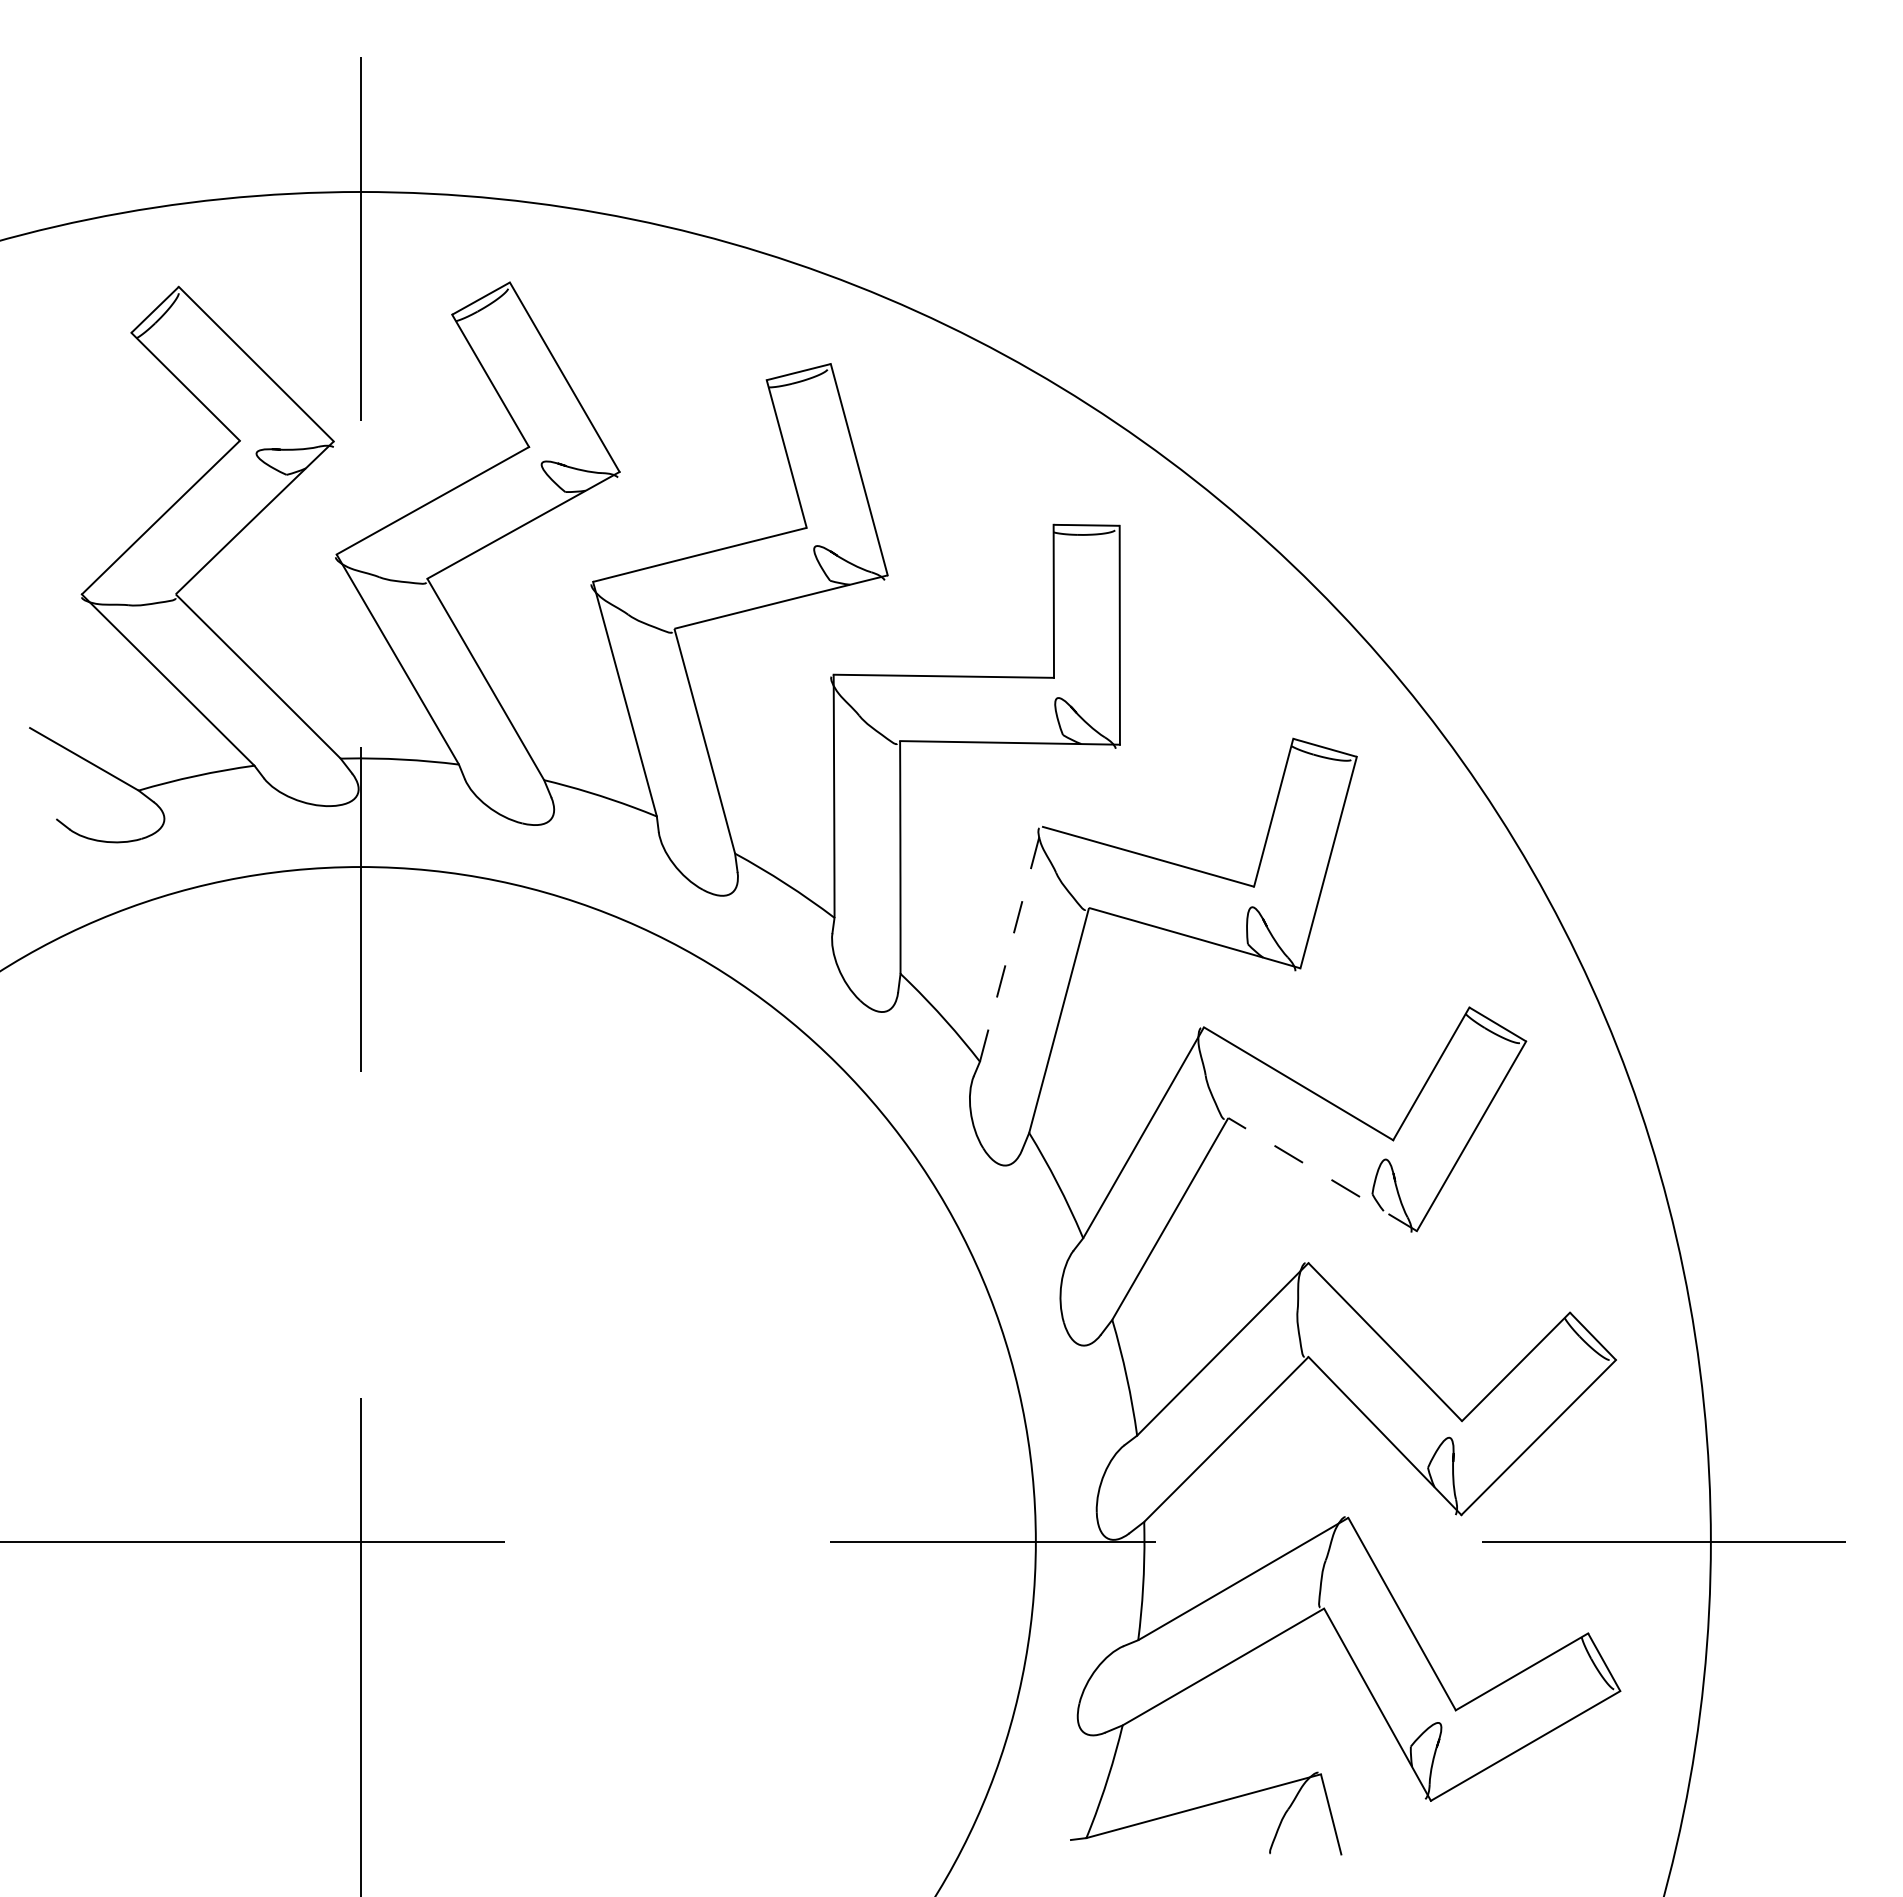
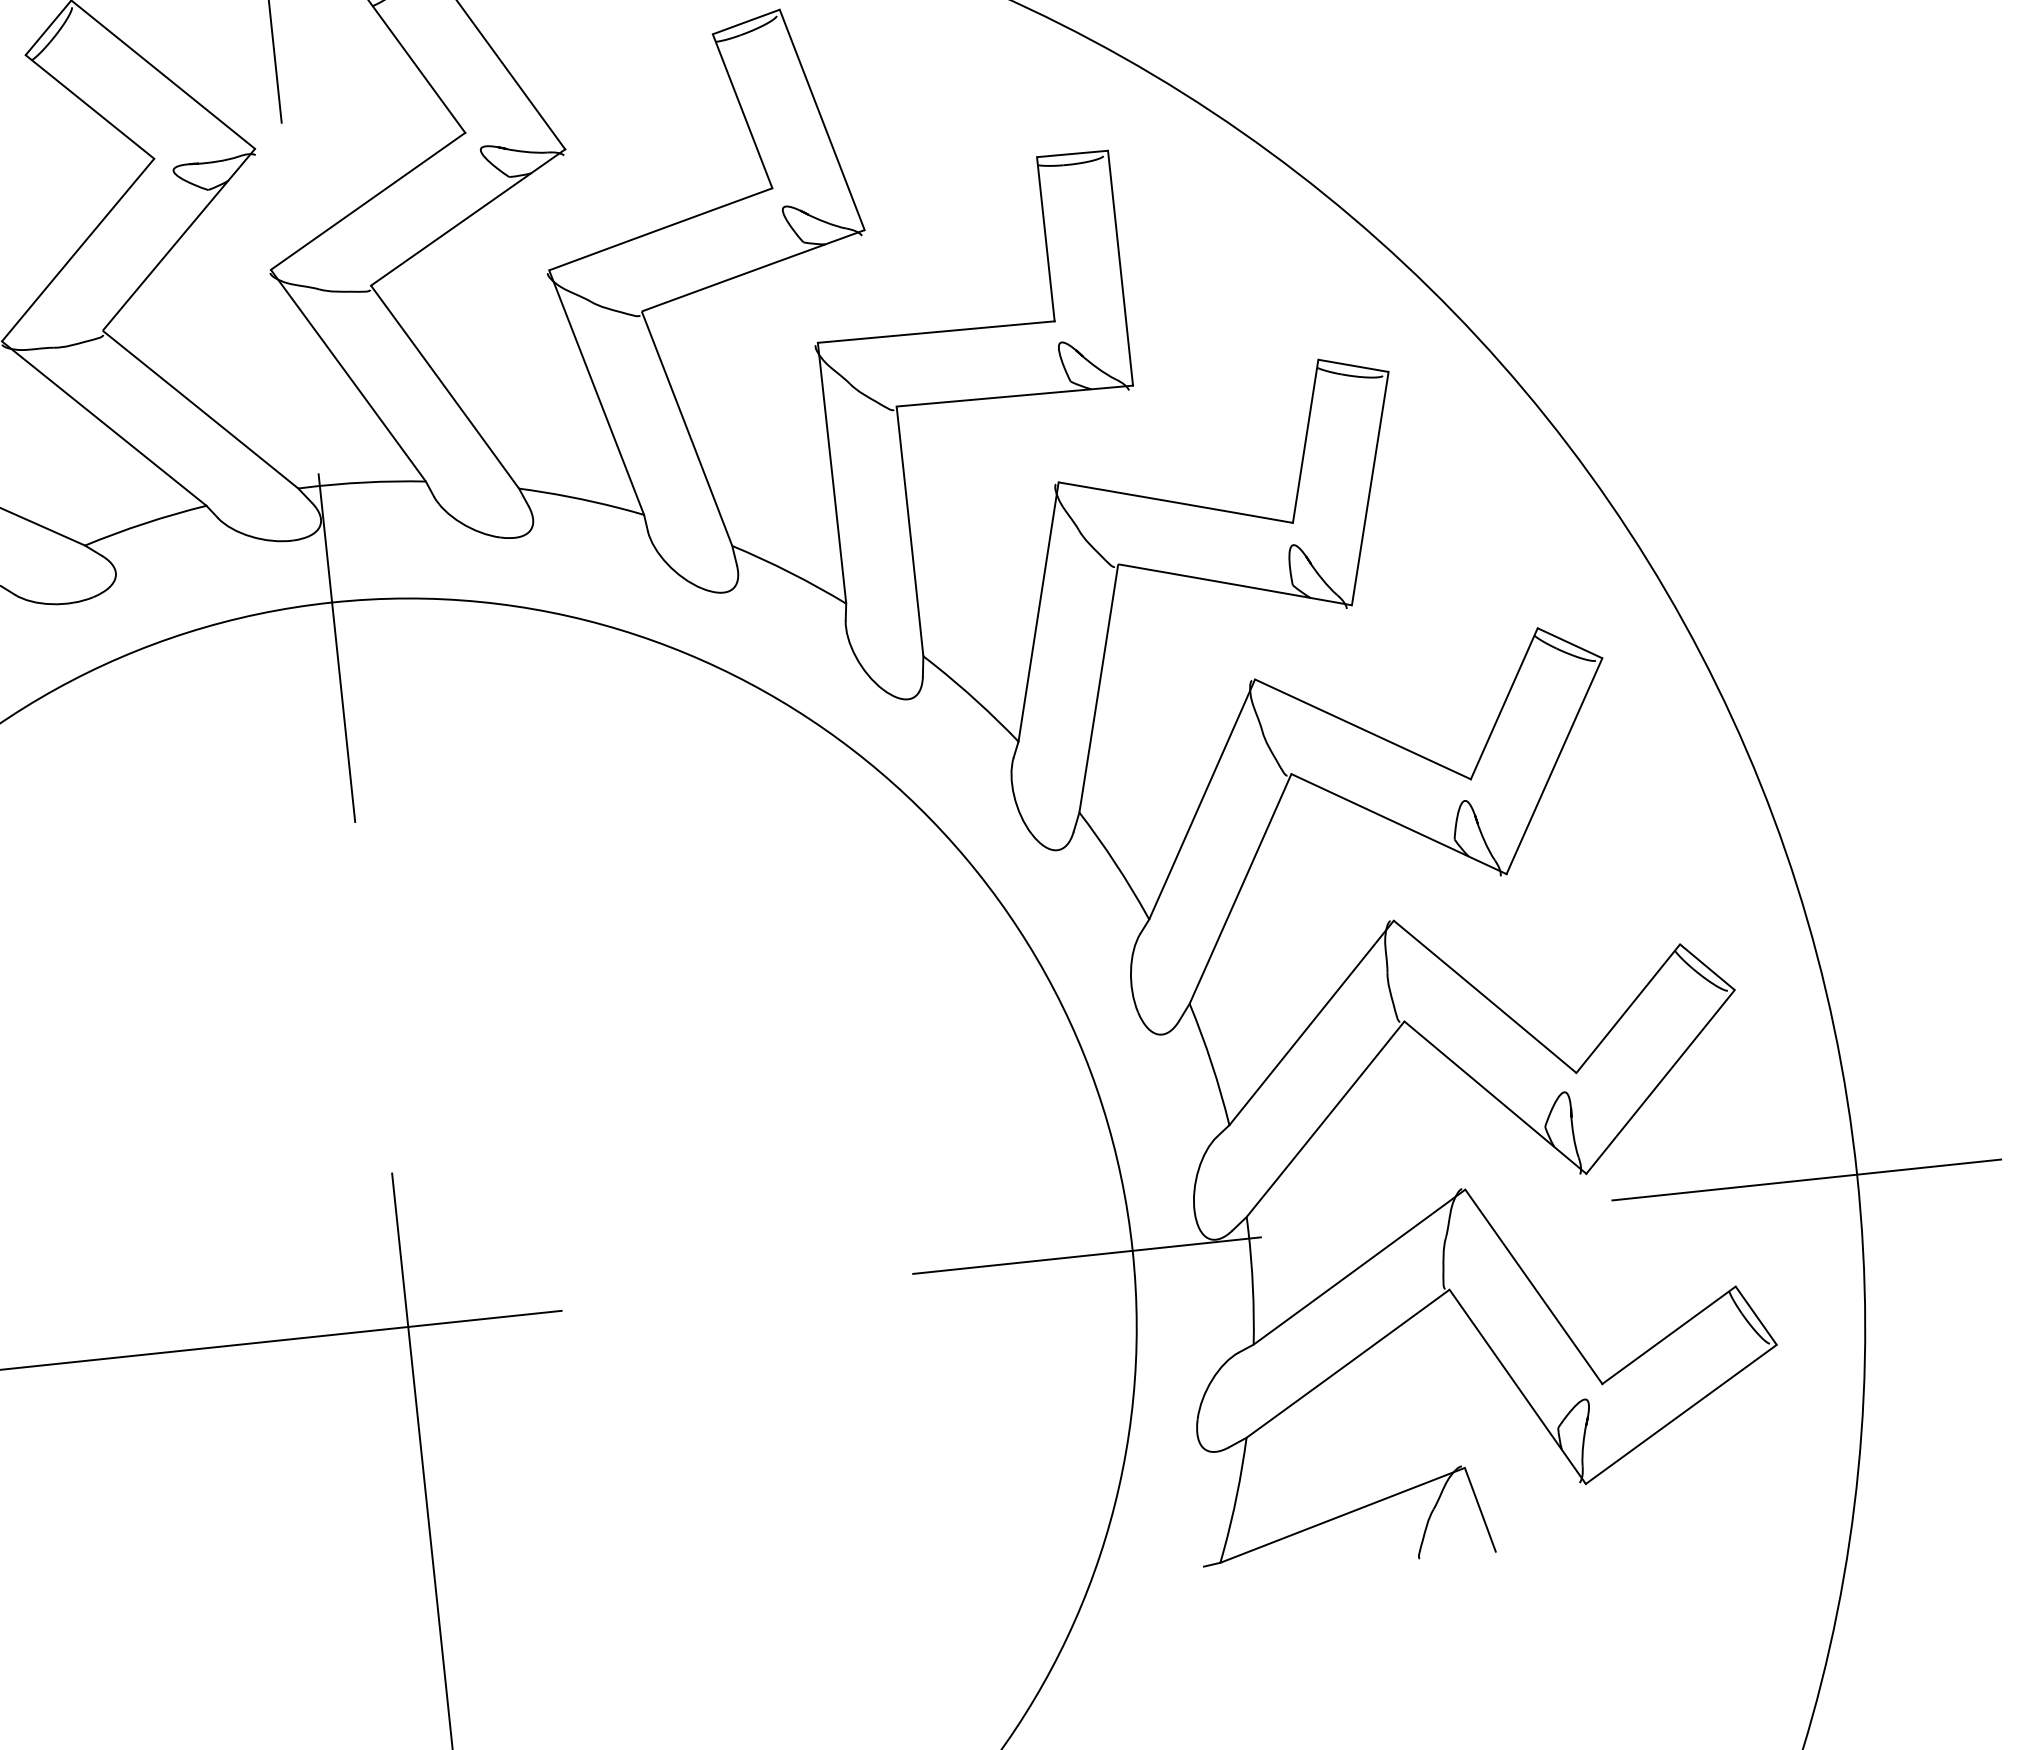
line: (1011, 944) -> (1039, 612), dashed -> solid
line: (1322, 1174) -> (1398, 824), dashed -> solid

